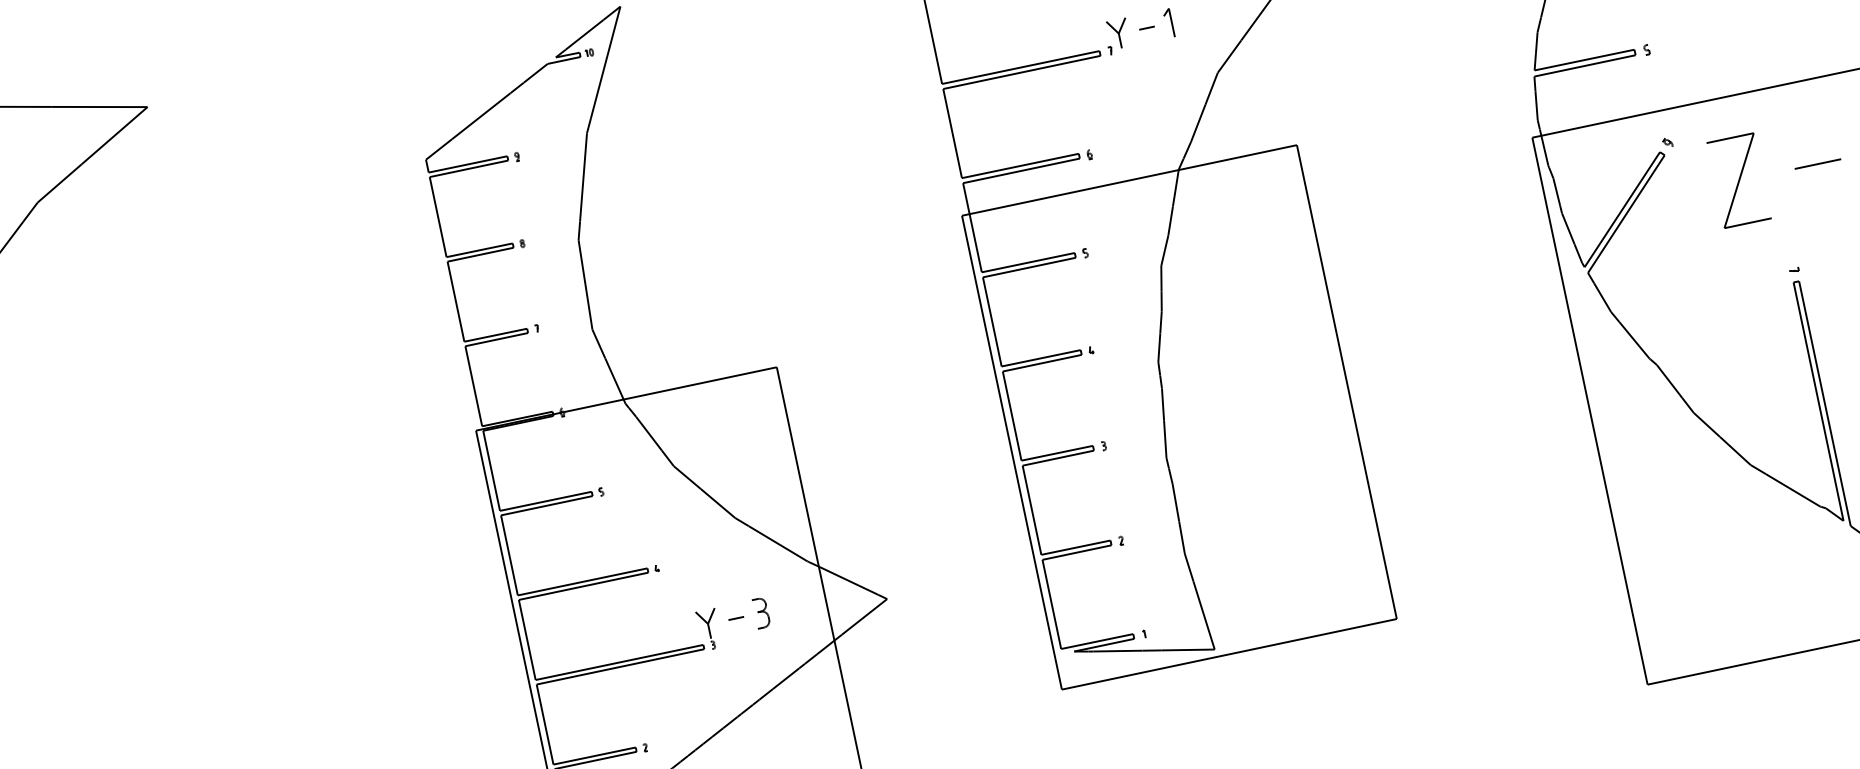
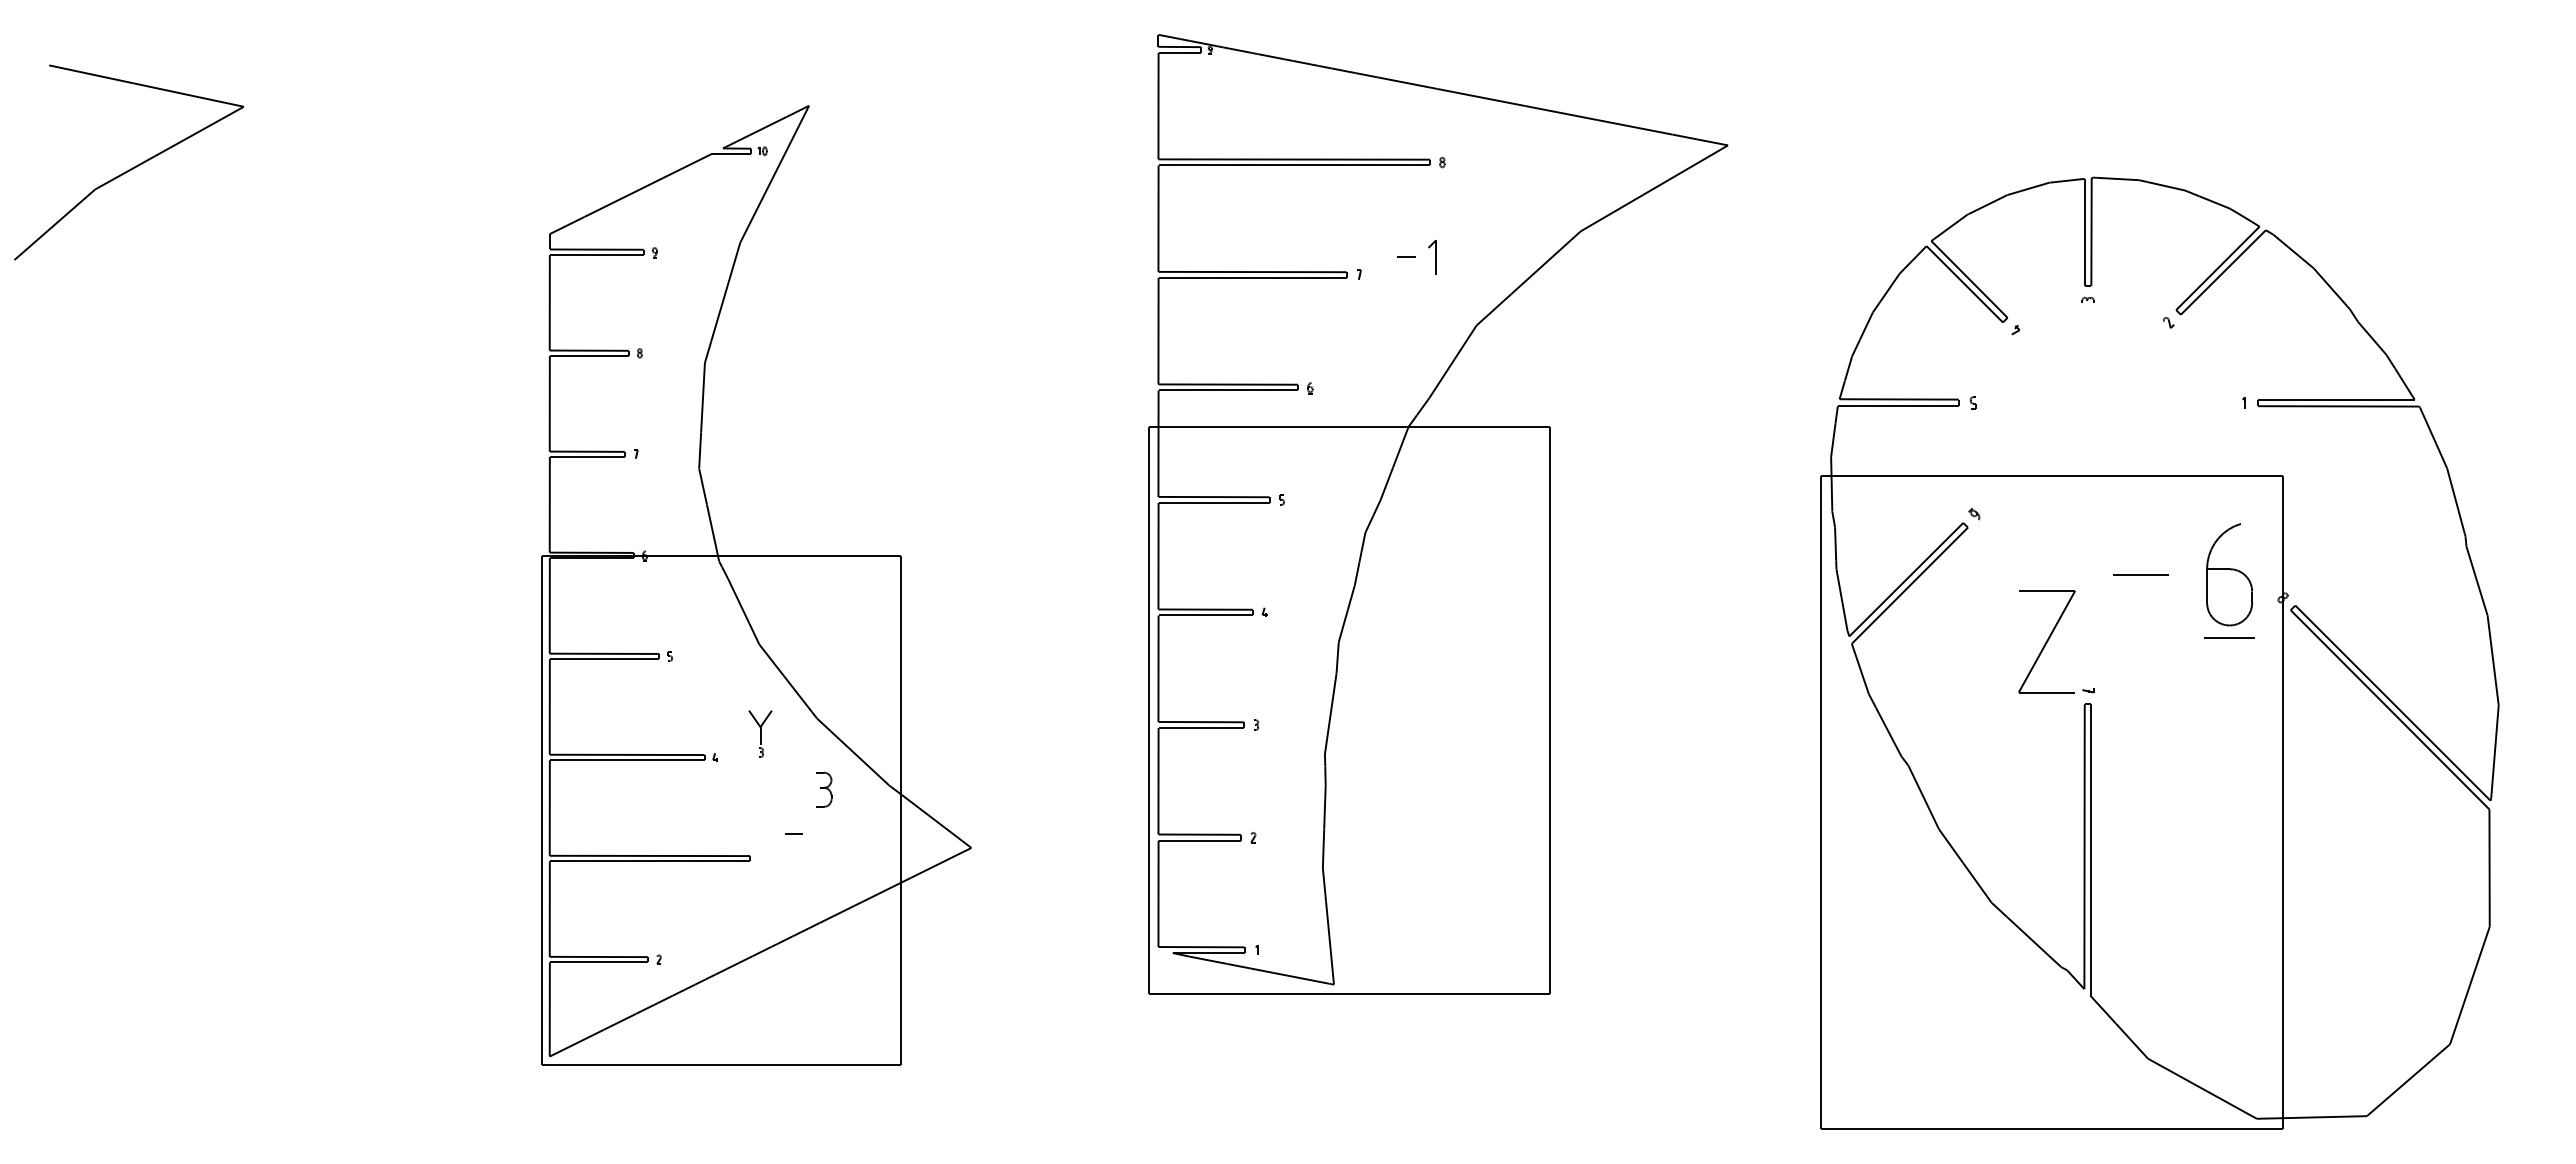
part: (1118, 34) -> (1372, 257), removed
part: (1738, 180) -> (2046, 641), moved
part: (761, 612) -> (824, 789), moved
part: (709, 629) -> (760, 733), moved

